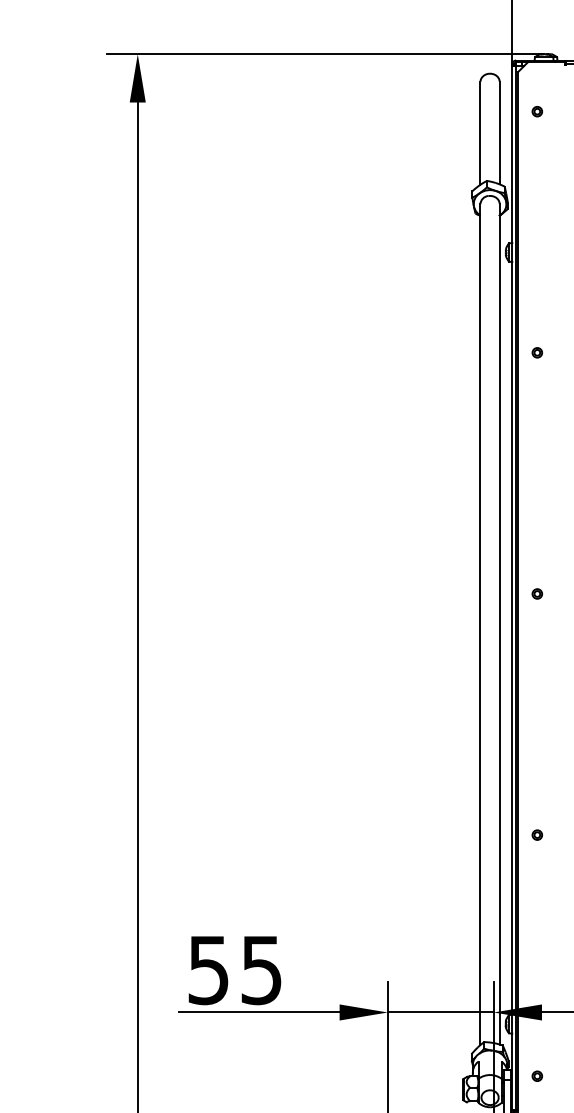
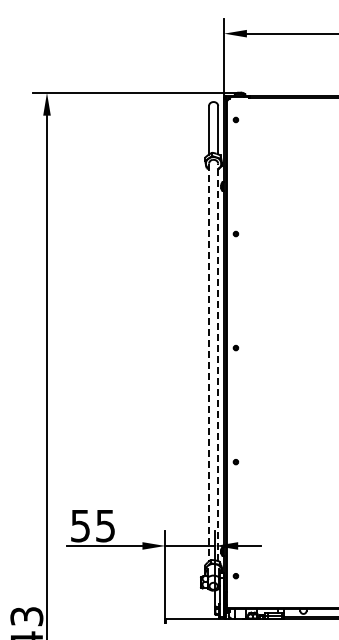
line: (481, 624) -> (209, 362), solid -> dashed
line: (500, 624) -> (218, 362), solid -> dashed

